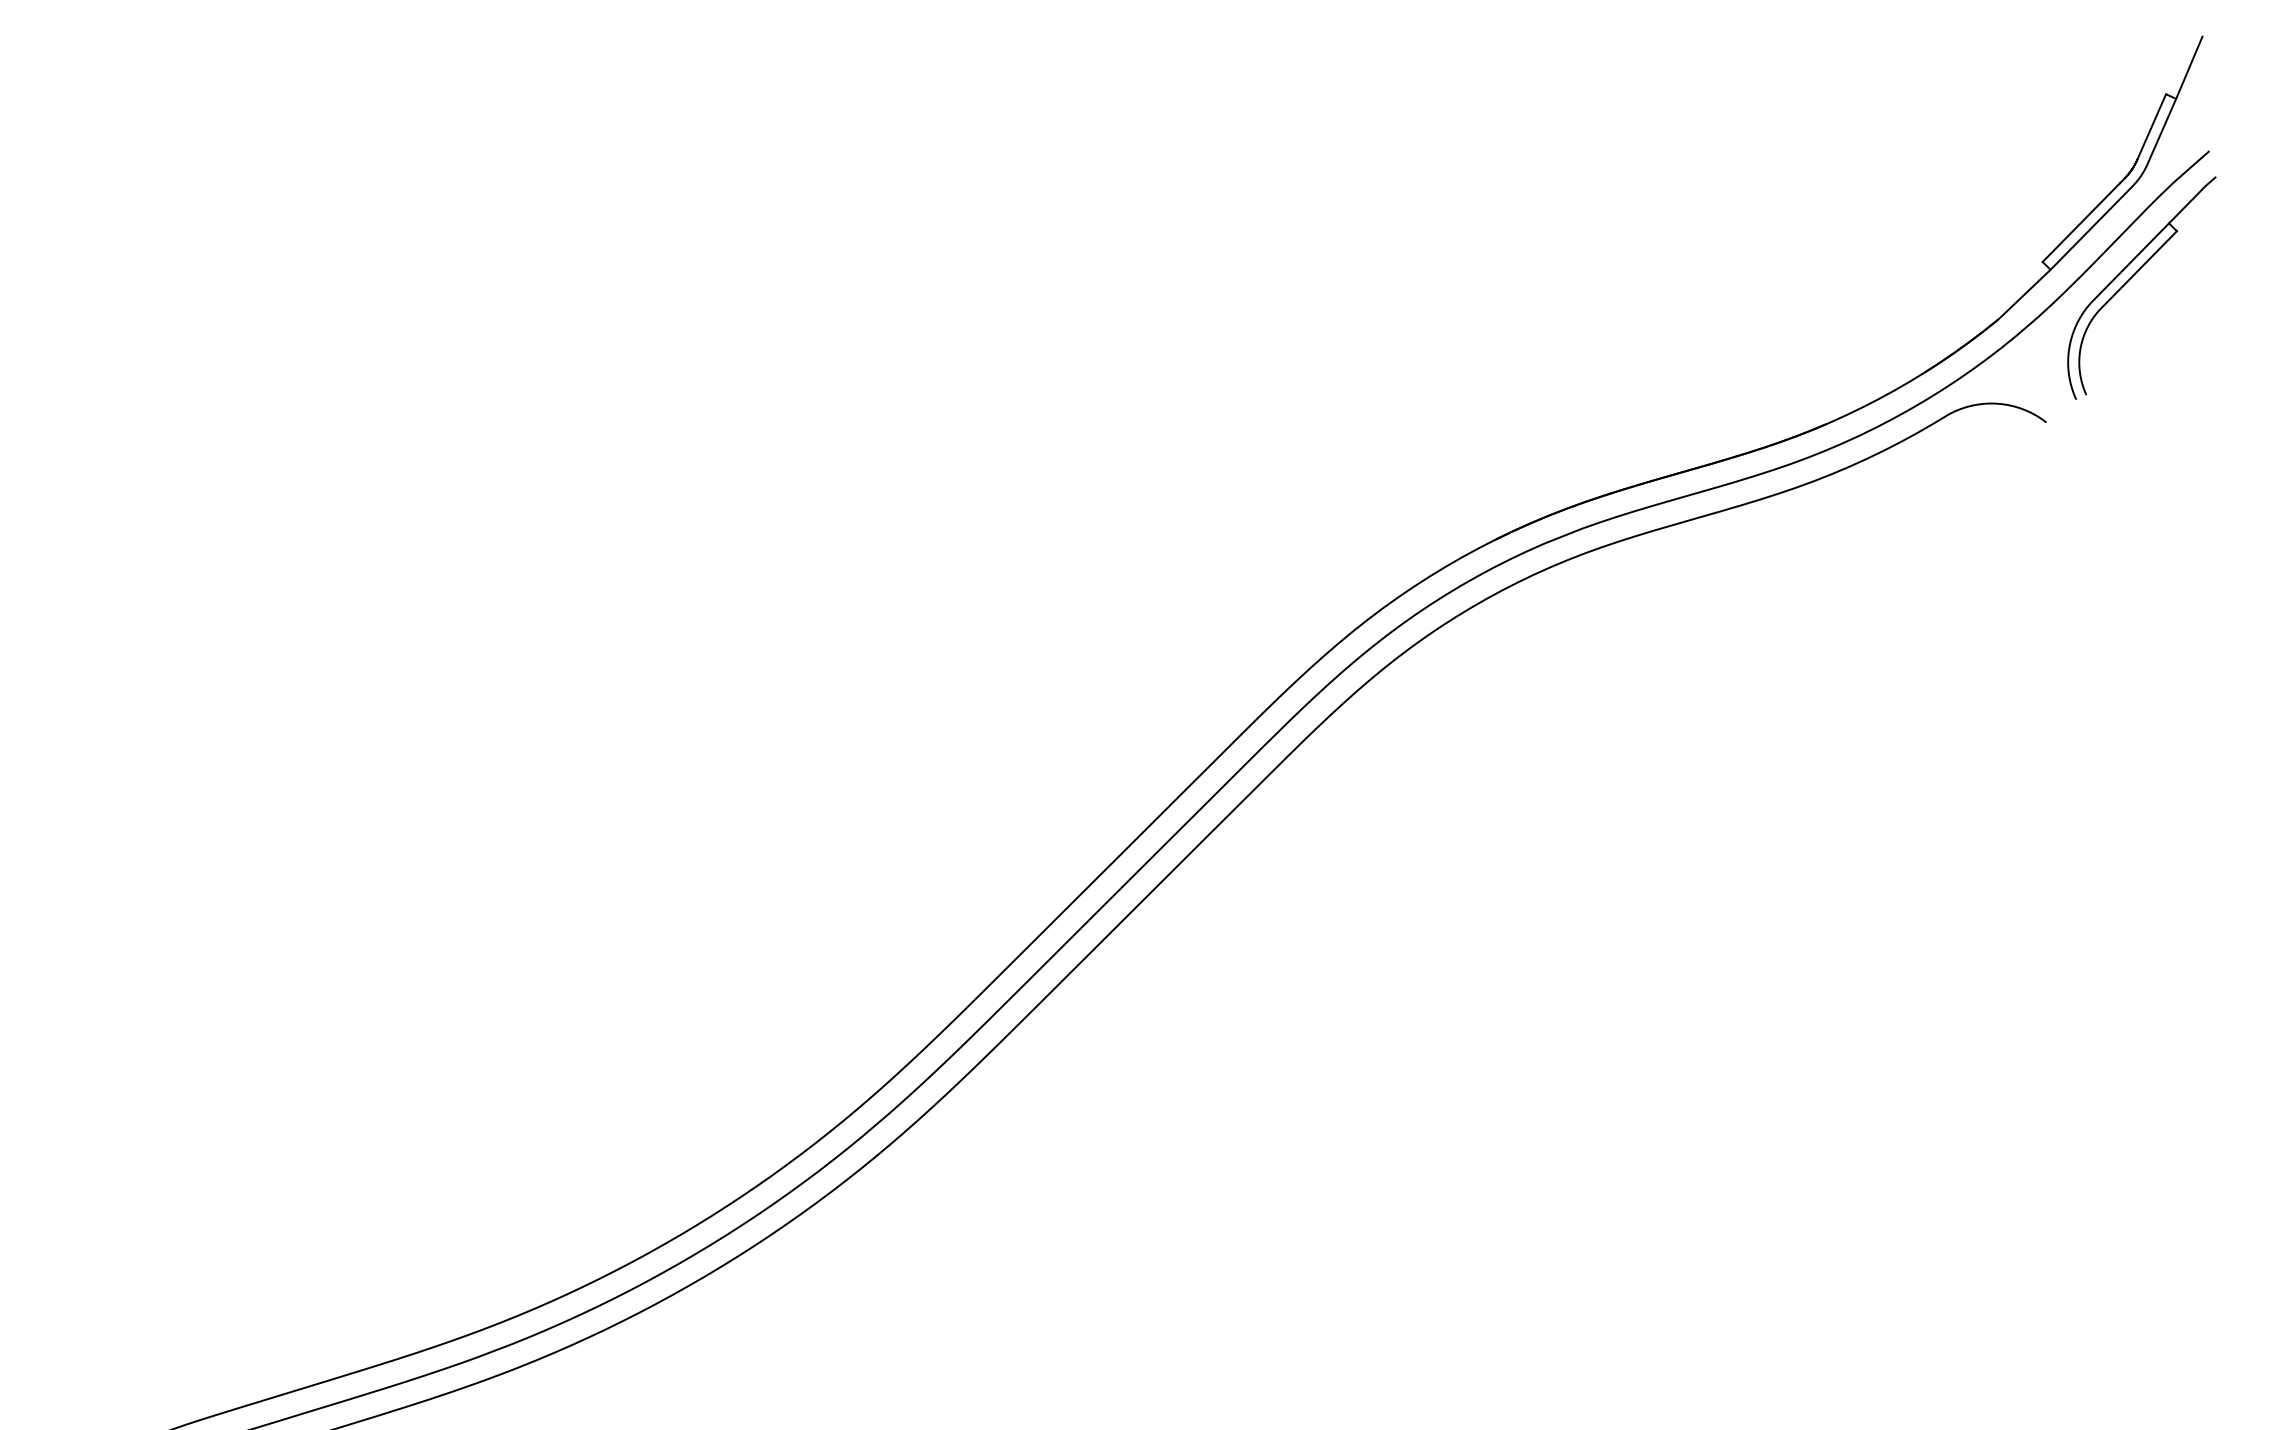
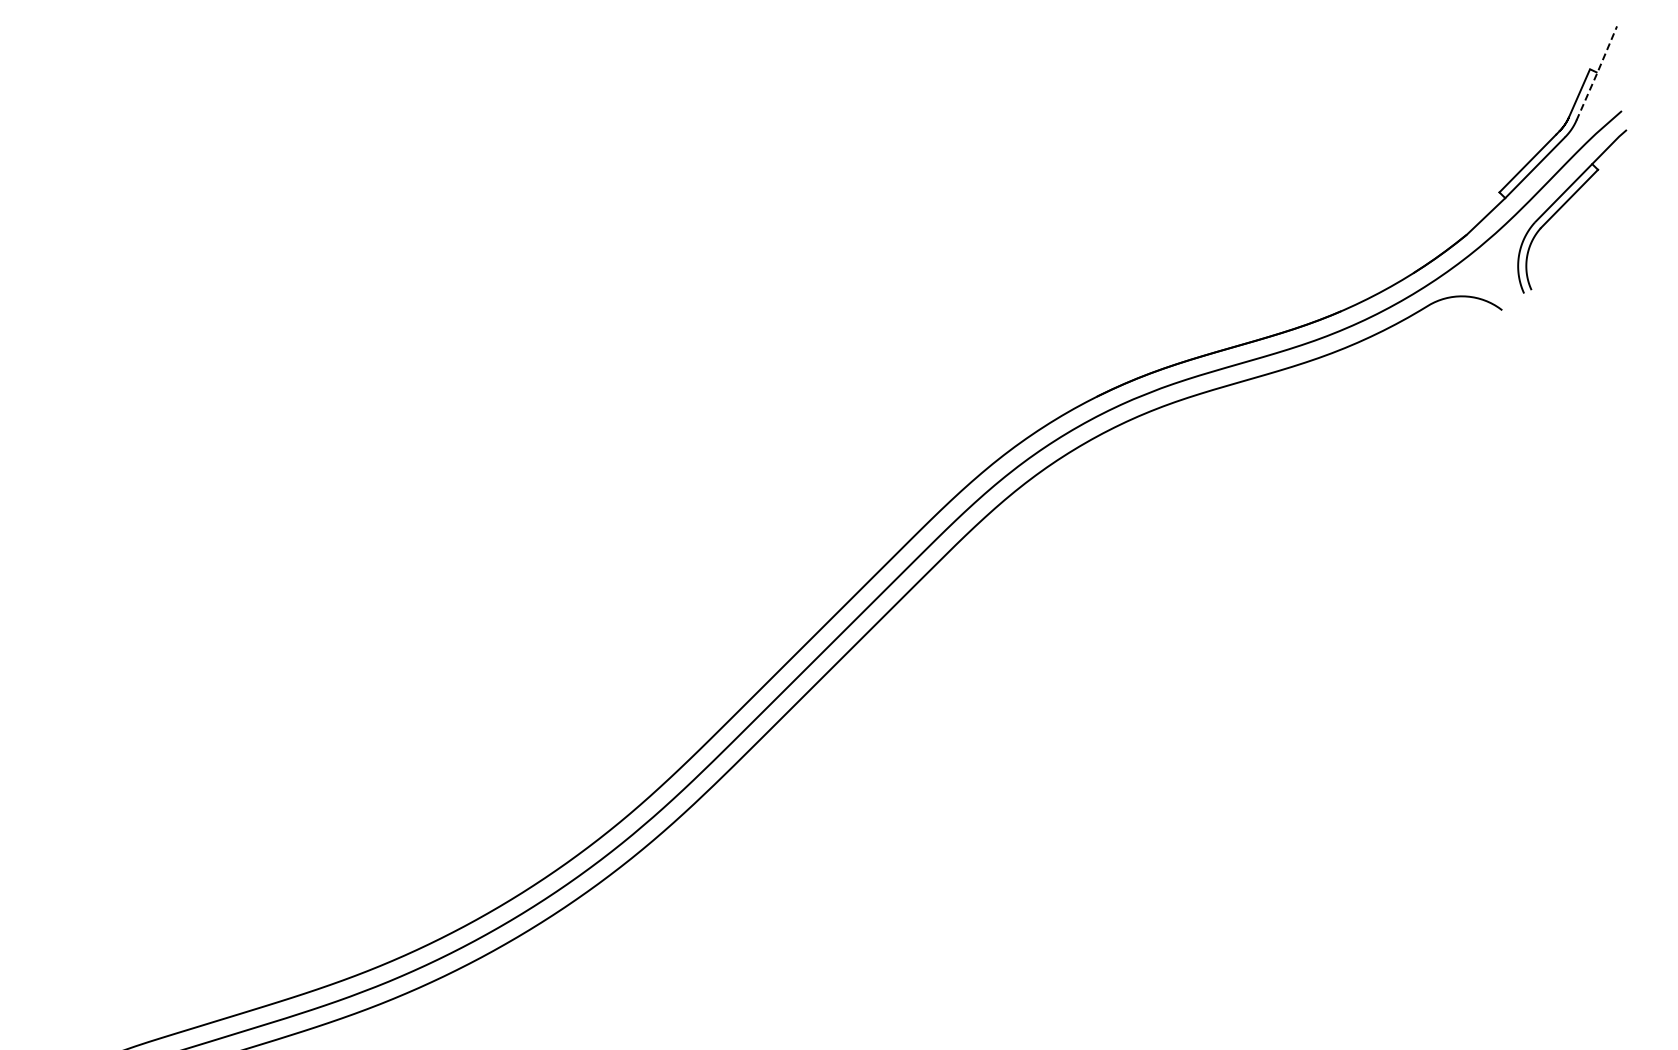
line: (2176, 98) -> (1597, 72), solid -> dashed

